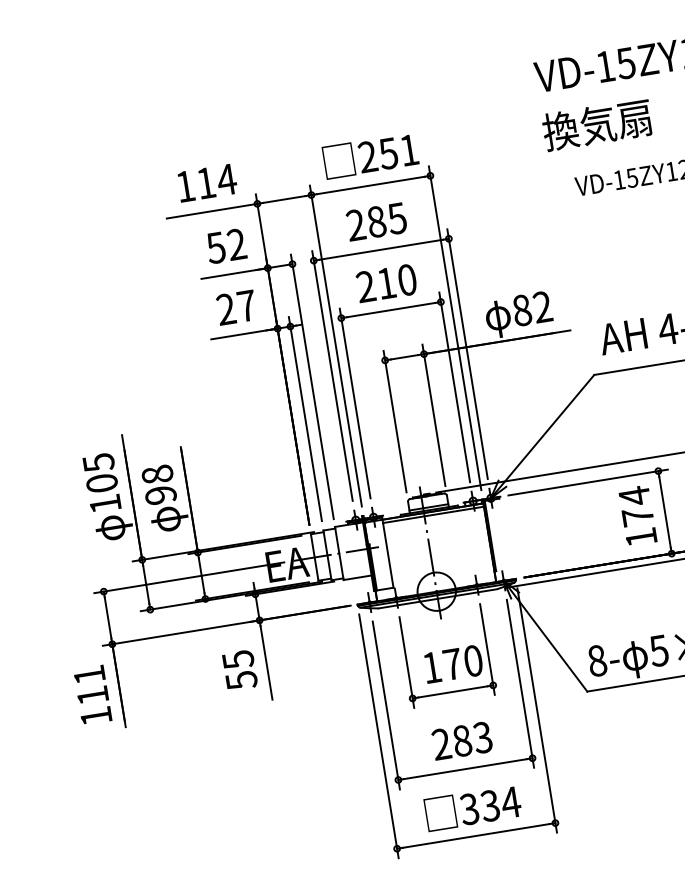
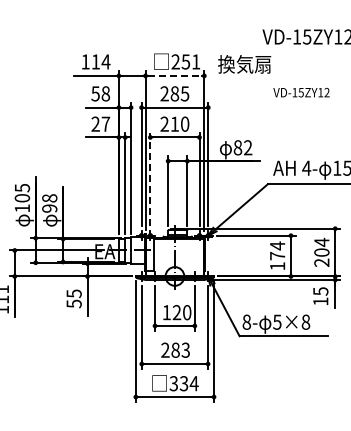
text: (597, 125) -> (244, 64), moved
line: (369, 184) -> (174, 75), solid -> dashed
text: (236, 243) -> (105, 93), 52 -> 58
line: (355, 403) -> (150, 179), solid -> dashed
text: (451, 664) -> (176, 312), 170 -> 120

